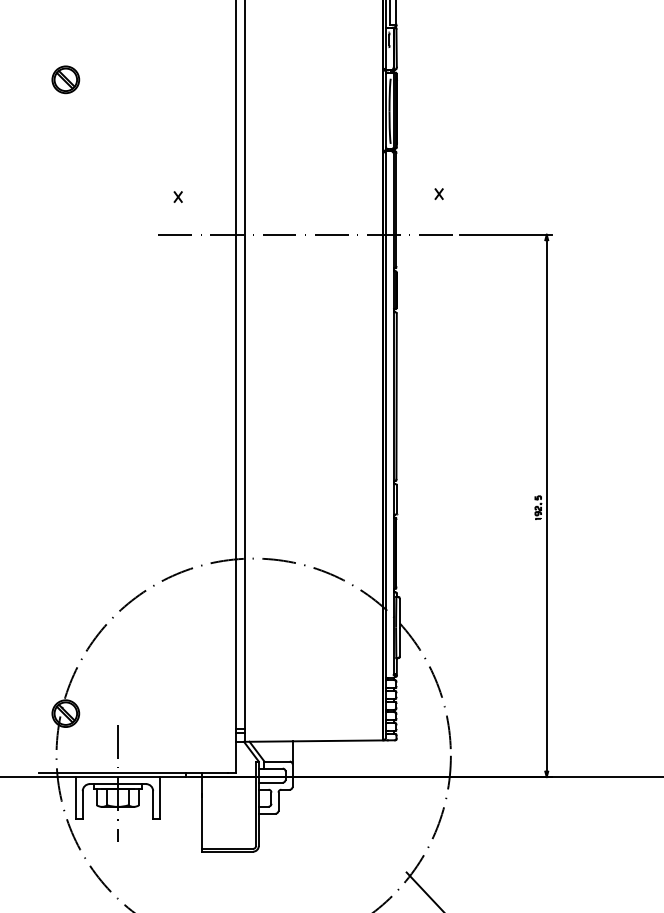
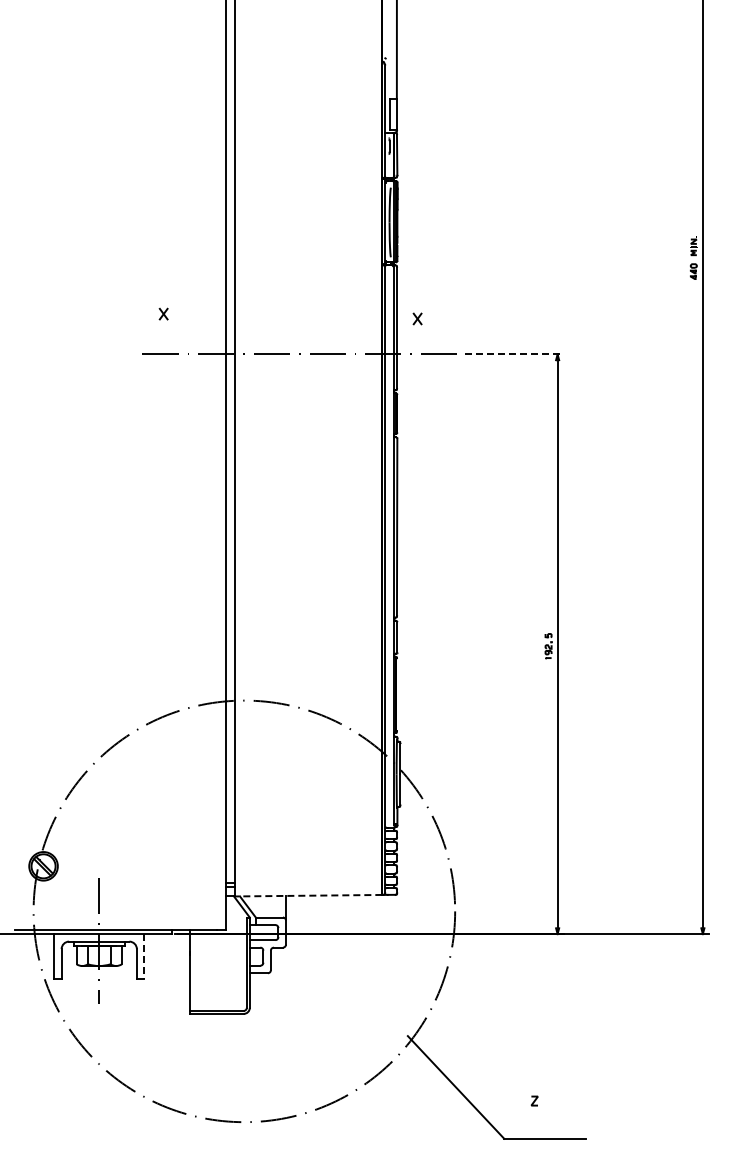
part: (65, 79) -> (43, 188), removed
part: (439, 193) -> (417, 318), moved
line: (506, 234) -> (514, 354), solid -> dashed
line: (313, 740) -> (308, 895), solid -> dashed
line: (160, 798) -> (144, 956), solid -> dashed

